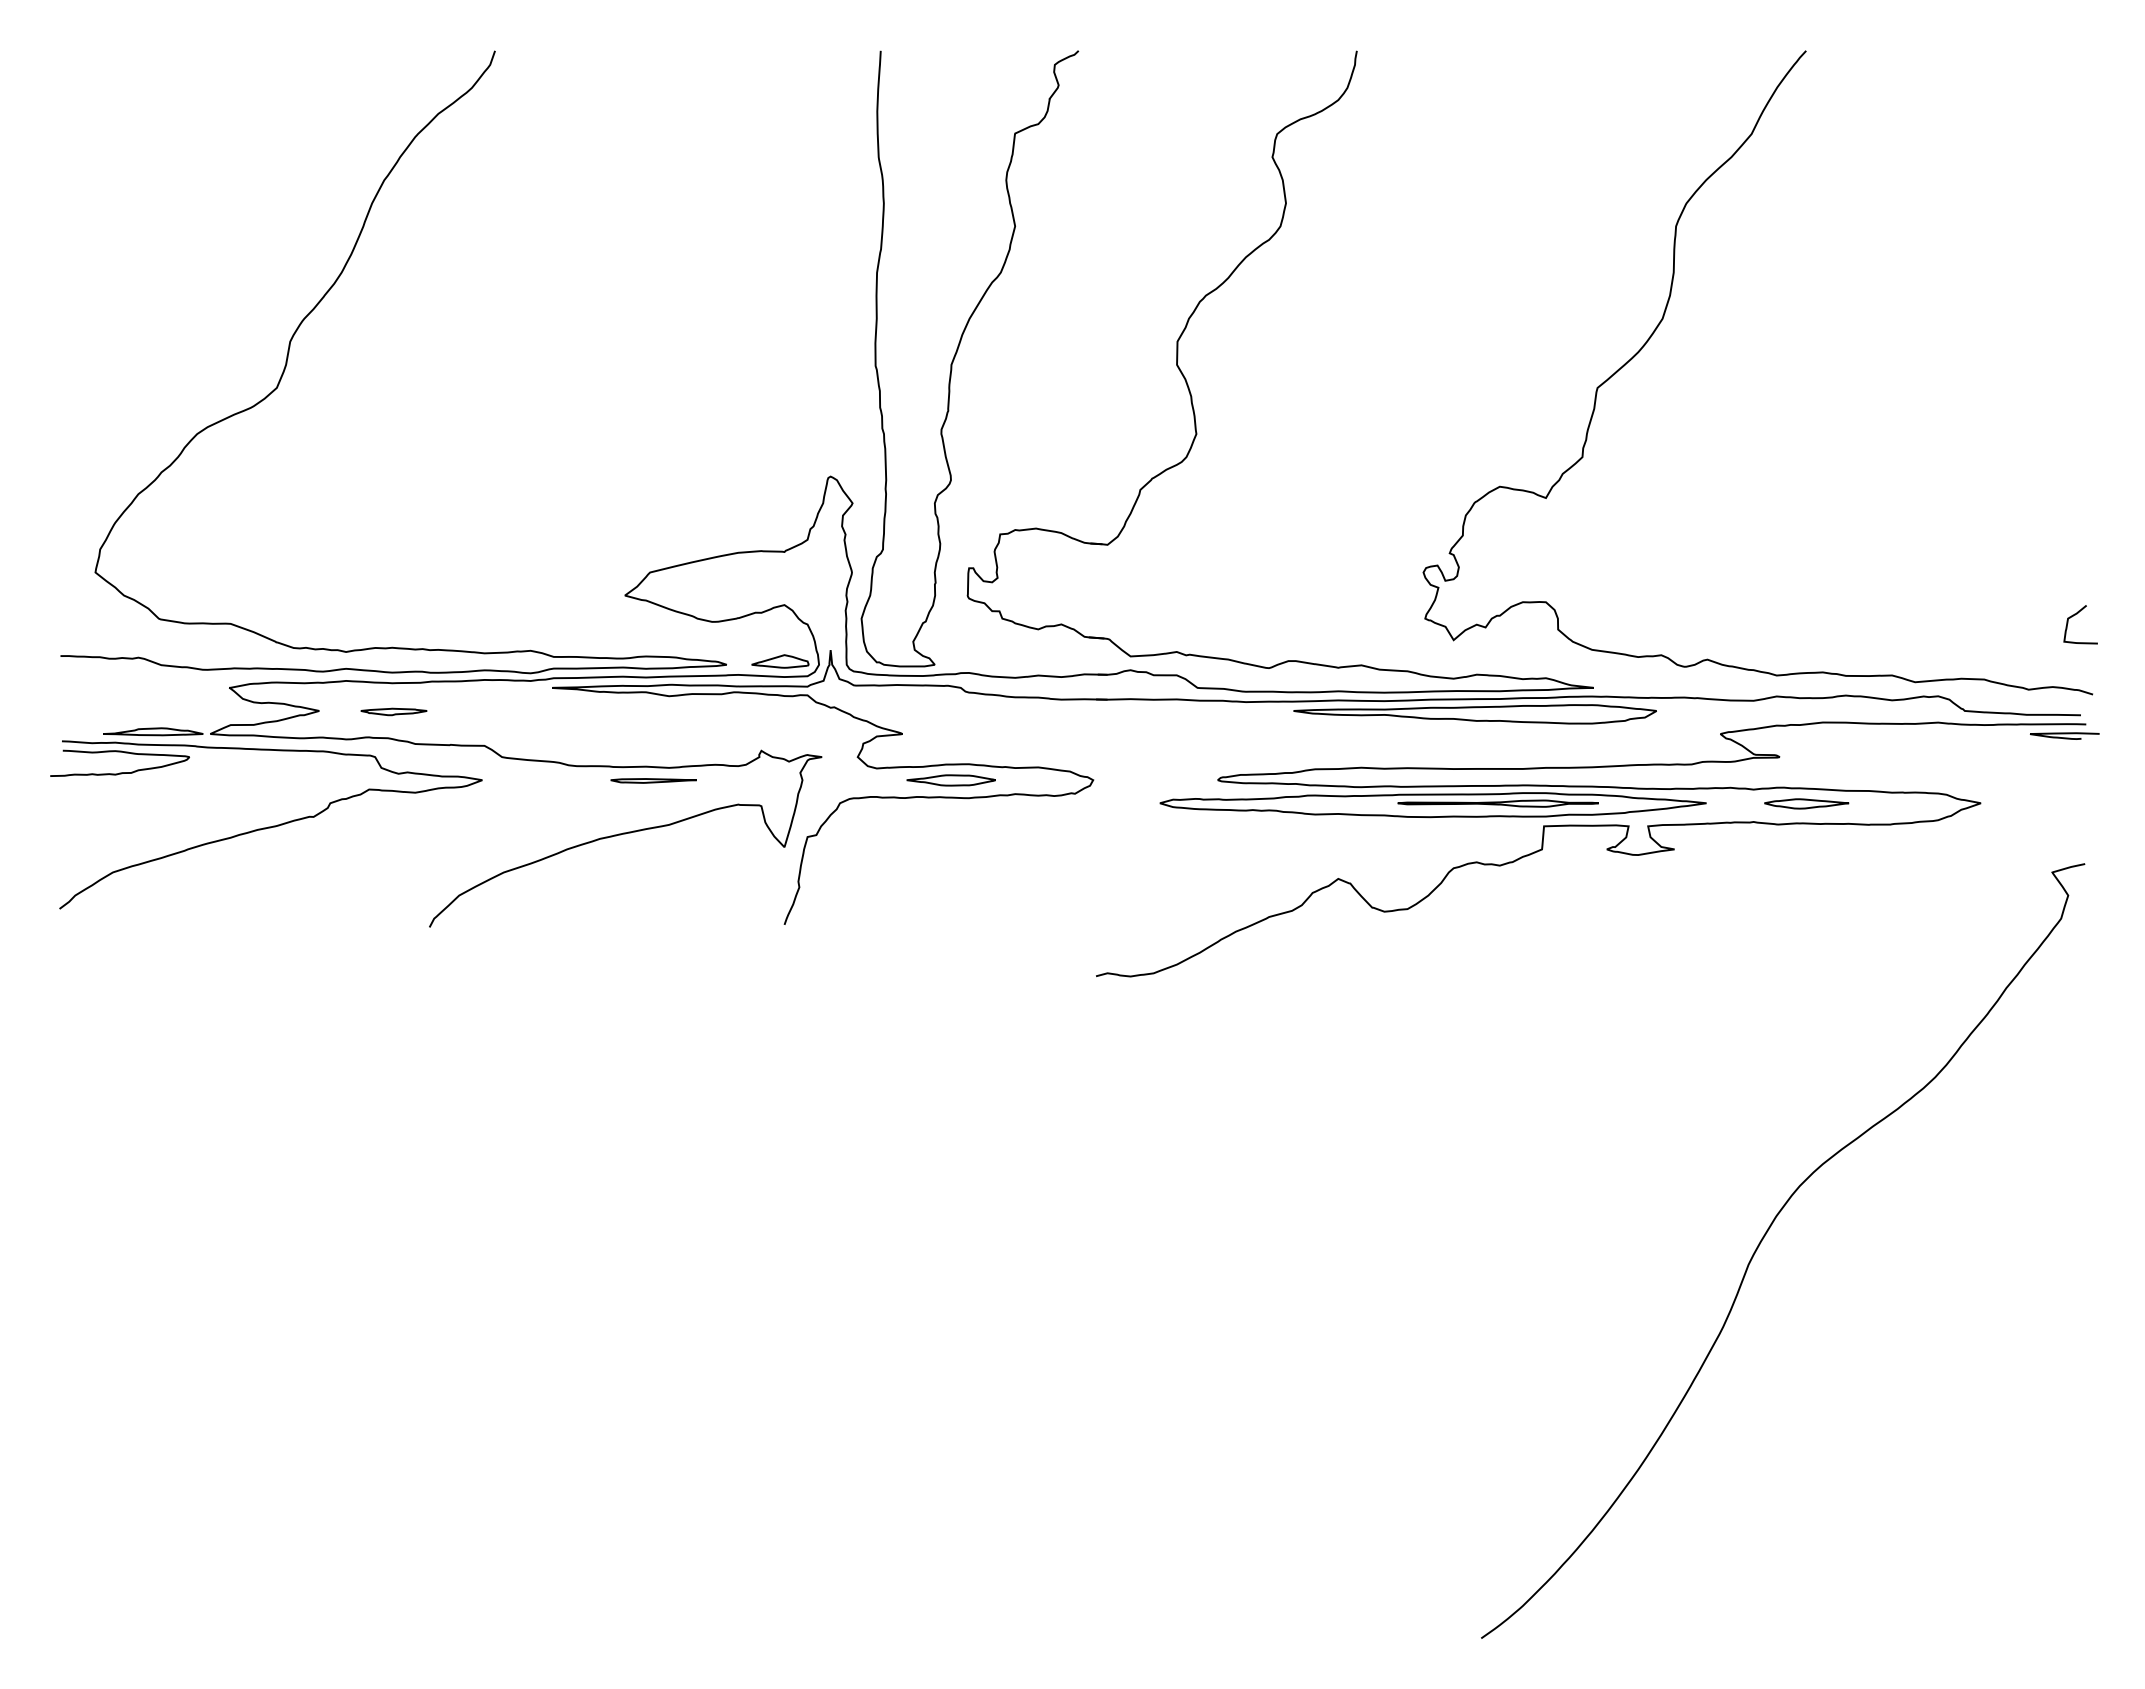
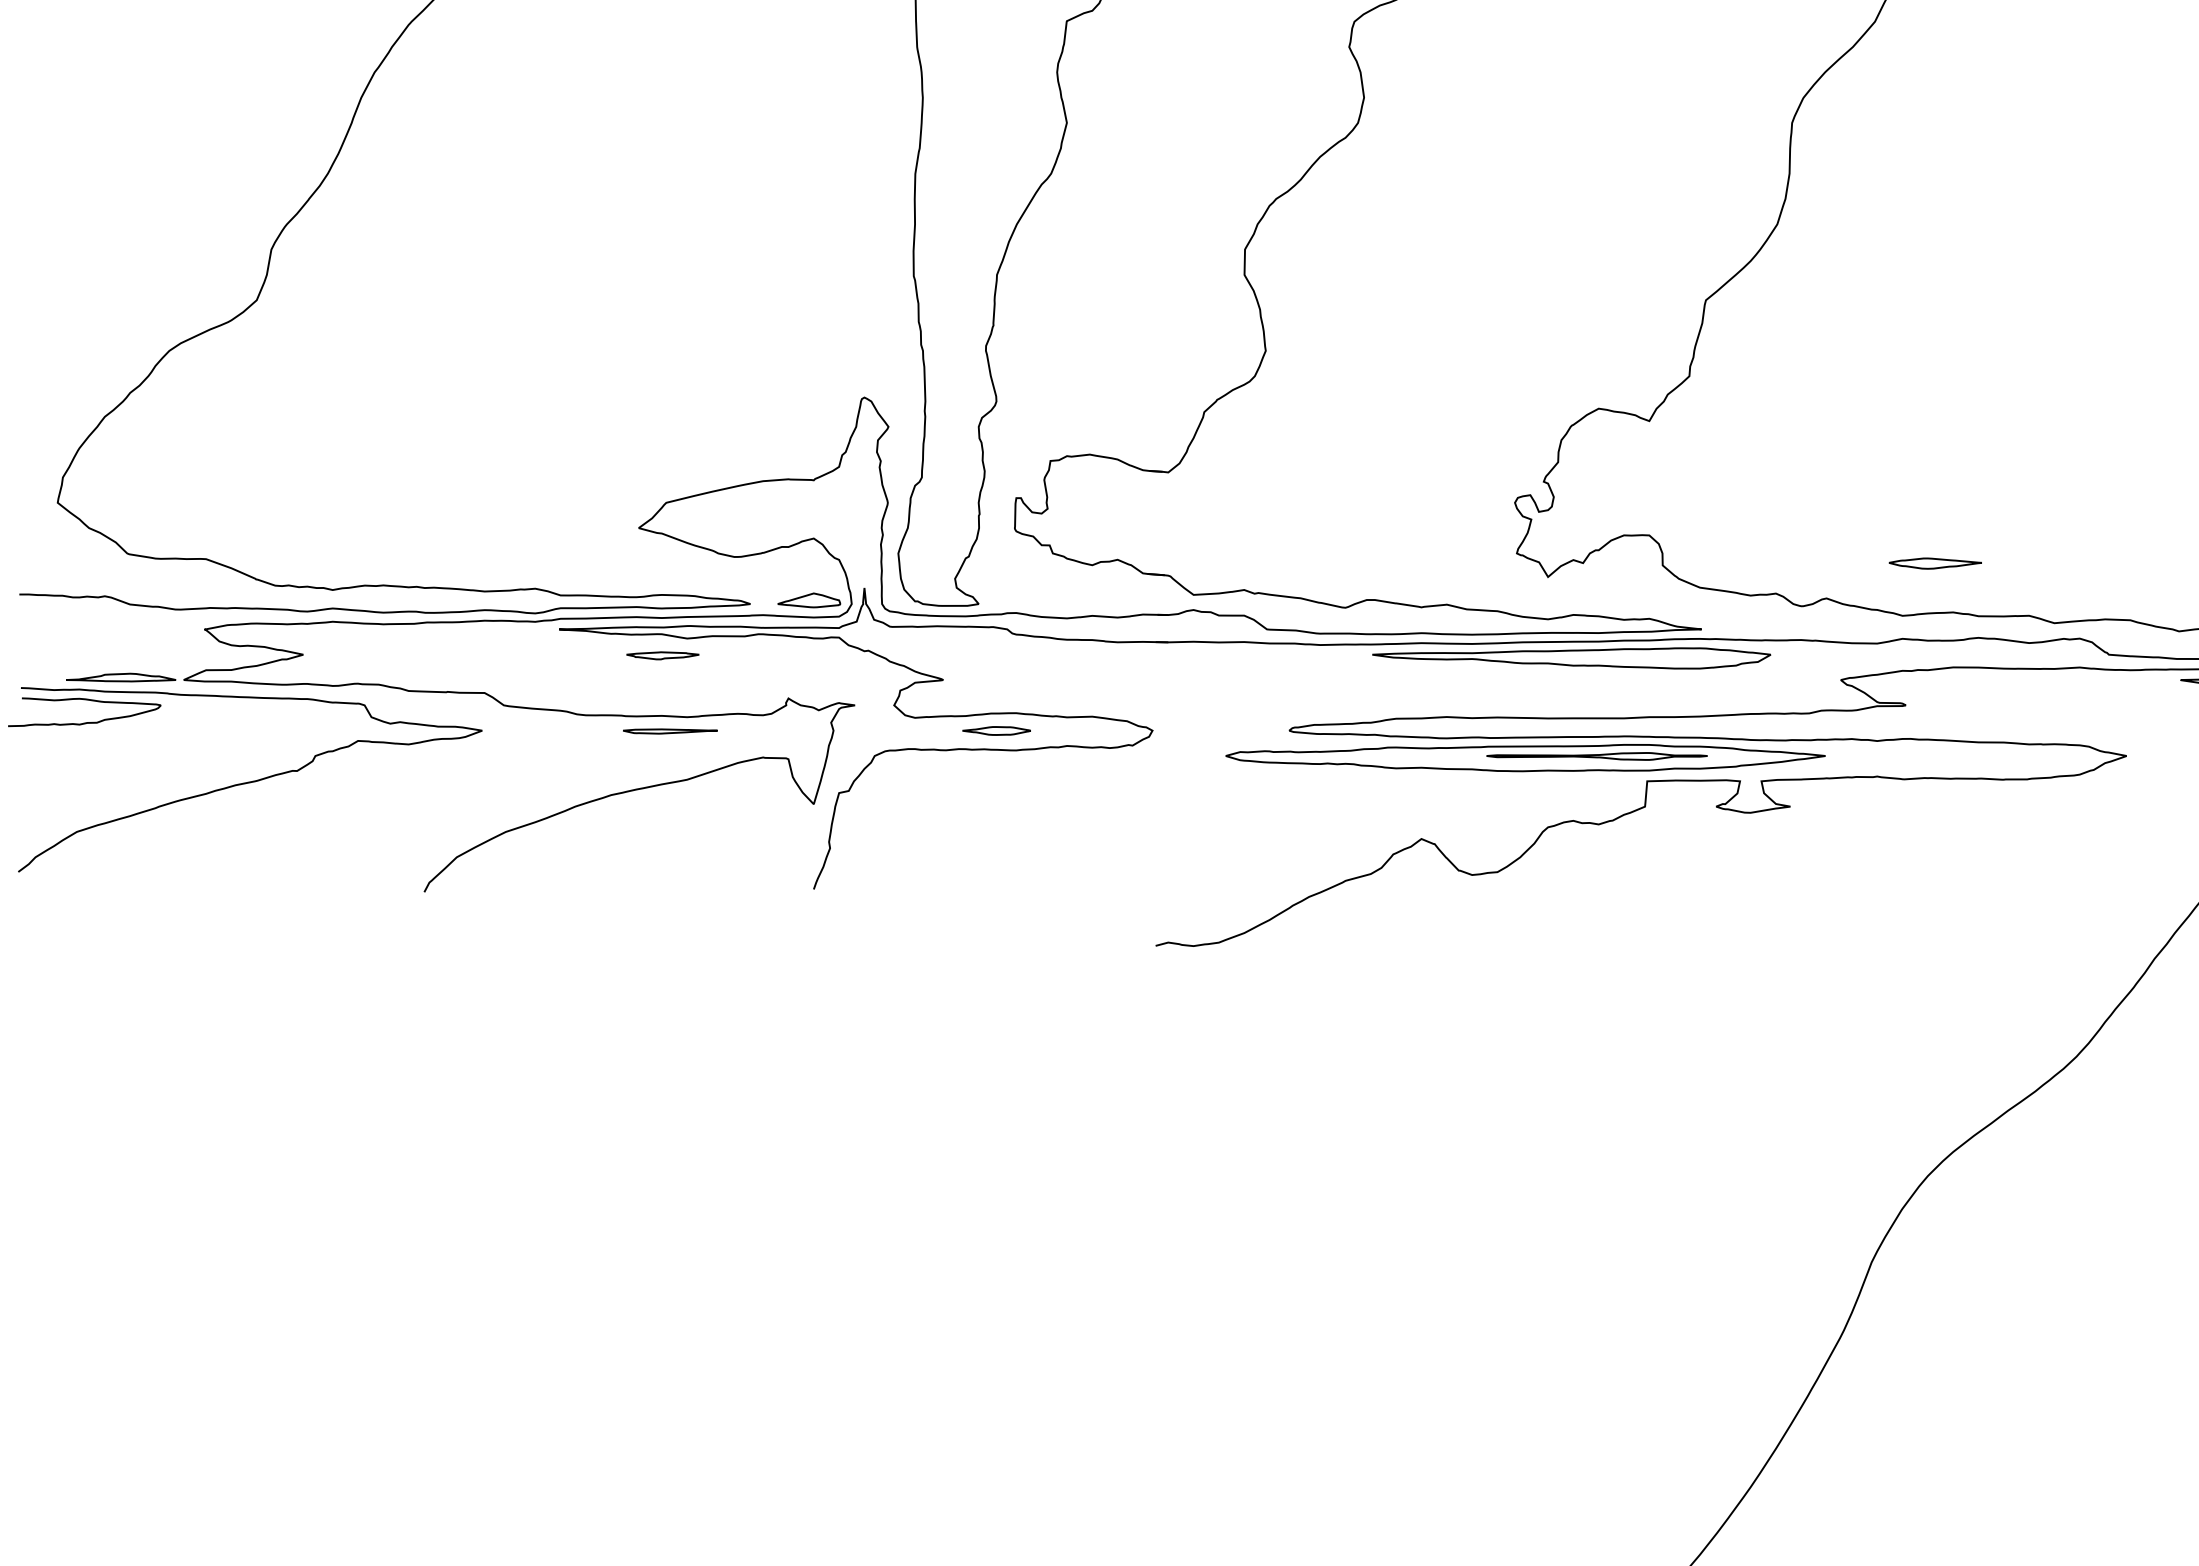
part: (393, 711) -> (662, 655), moved
part: (950, 780) -> (995, 731), size x0.7
part: (1806, 803) -> (1935, 563), moved

